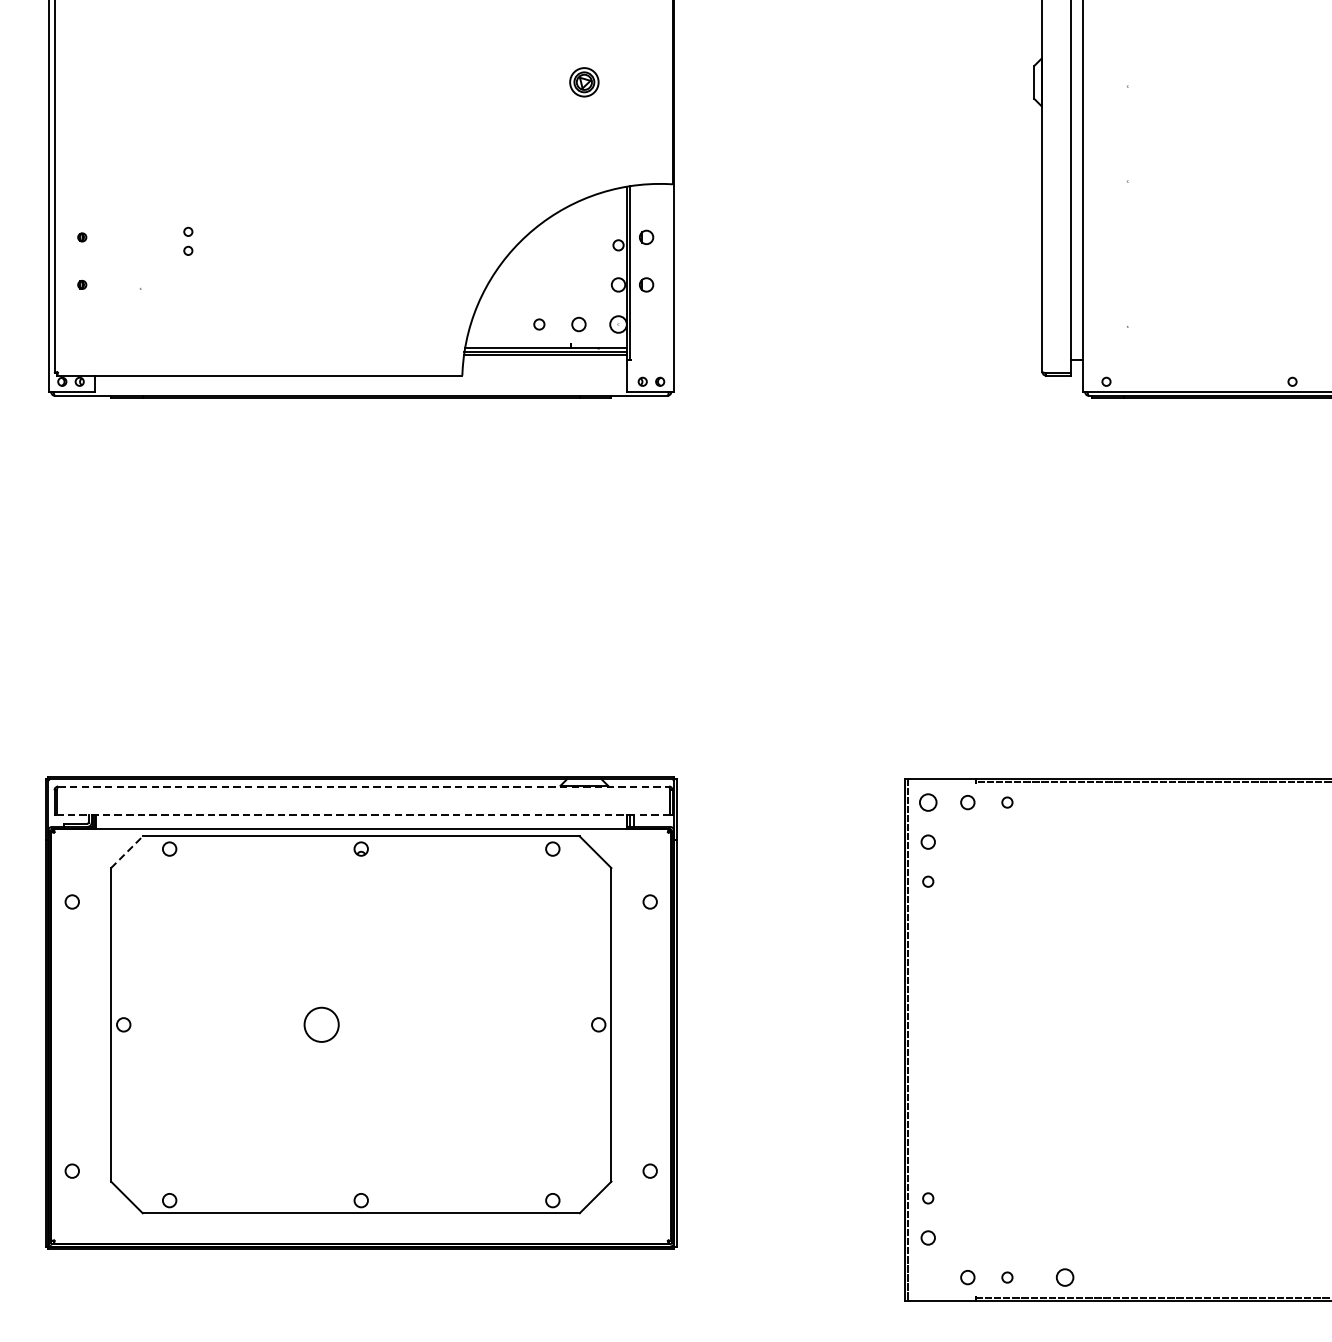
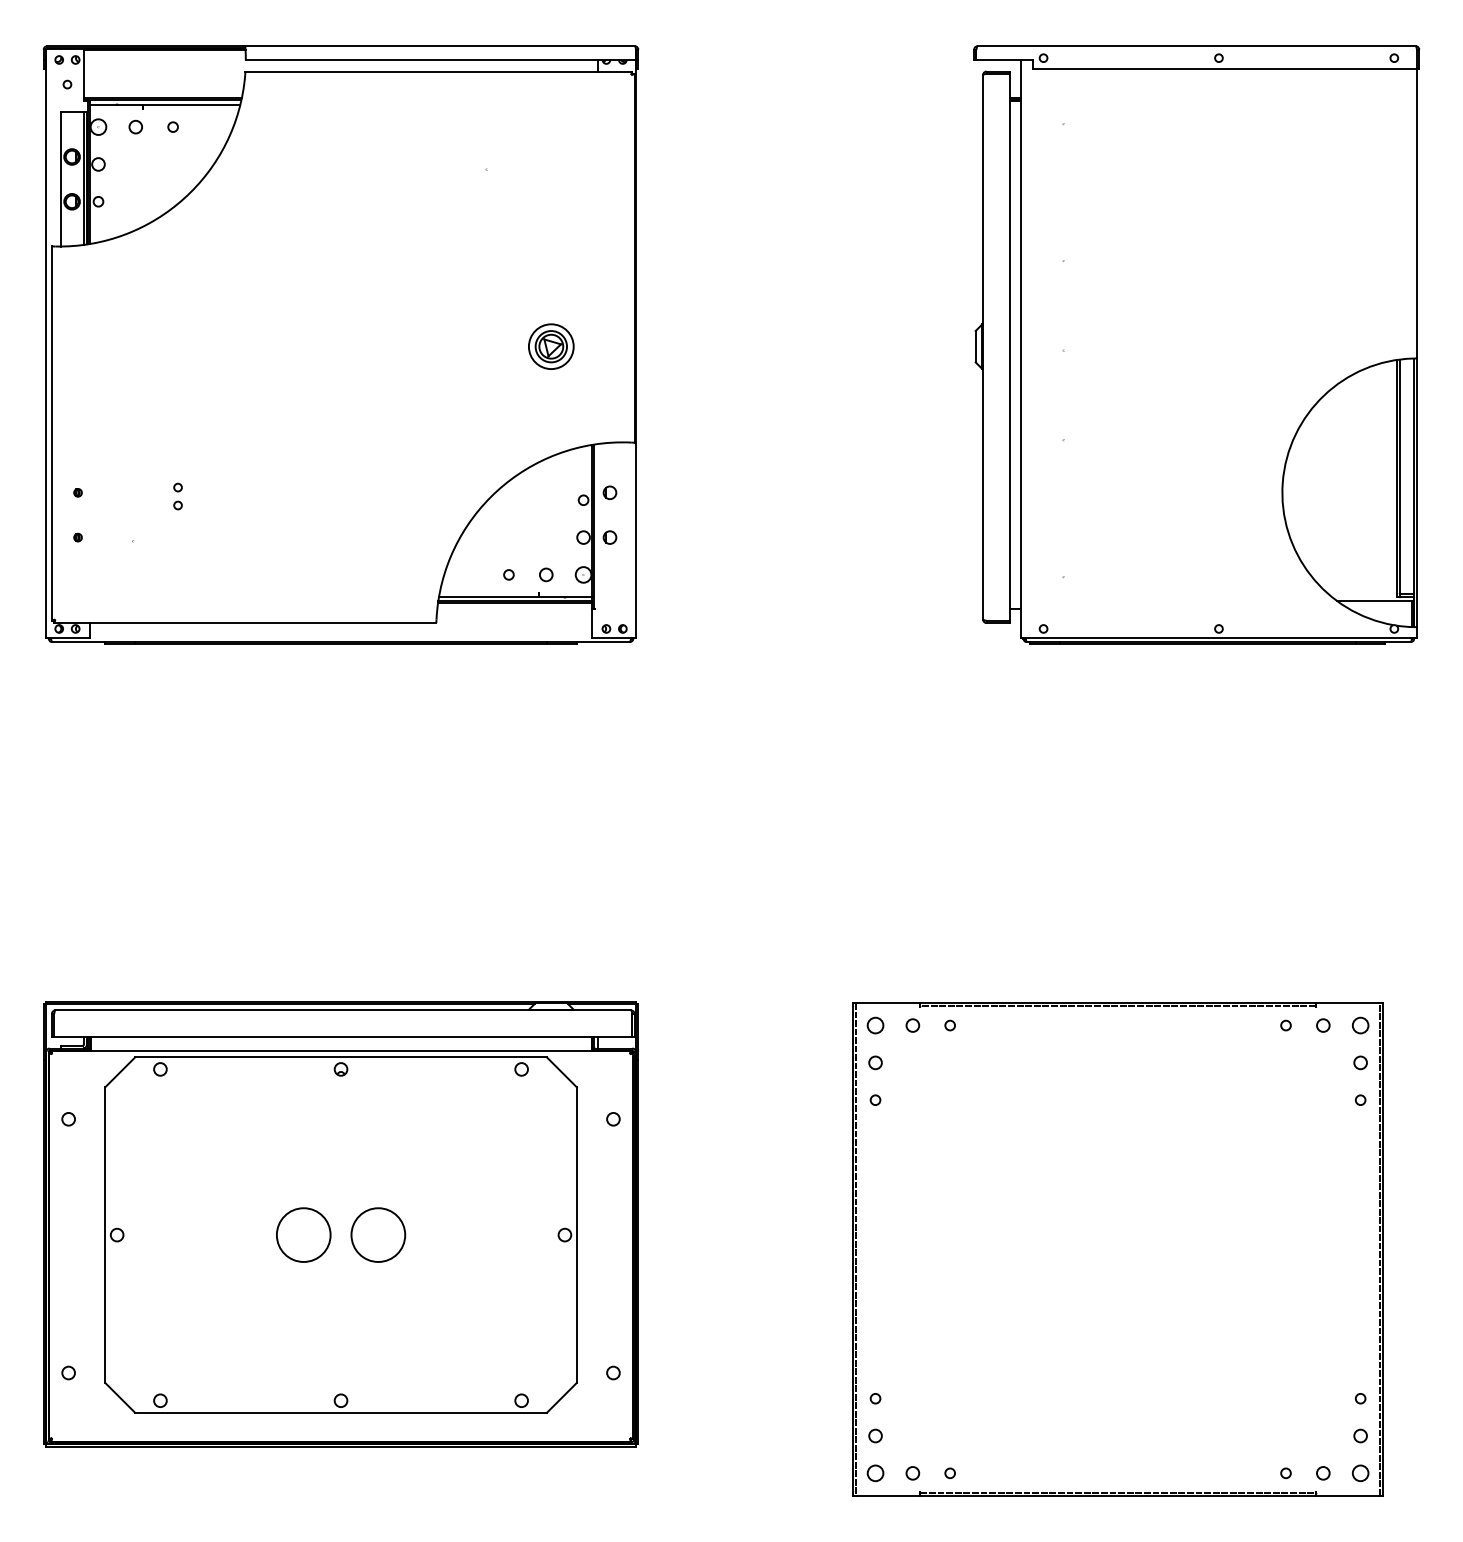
part: (584, 82) -> (551, 346), size x1.67
line: (363, 786) -> (343, 1010), dashed -> solid
line: (362, 815) -> (342, 1037), dashed -> solid
line: (127, 852) -> (120, 1072), dashed -> solid
circle: (321, 1024) -> (303, 1234), size x1.67
circle: (400, 1024) -> (378, 1234), added
circle: (1065, 1277) -> (875, 1473), moved

